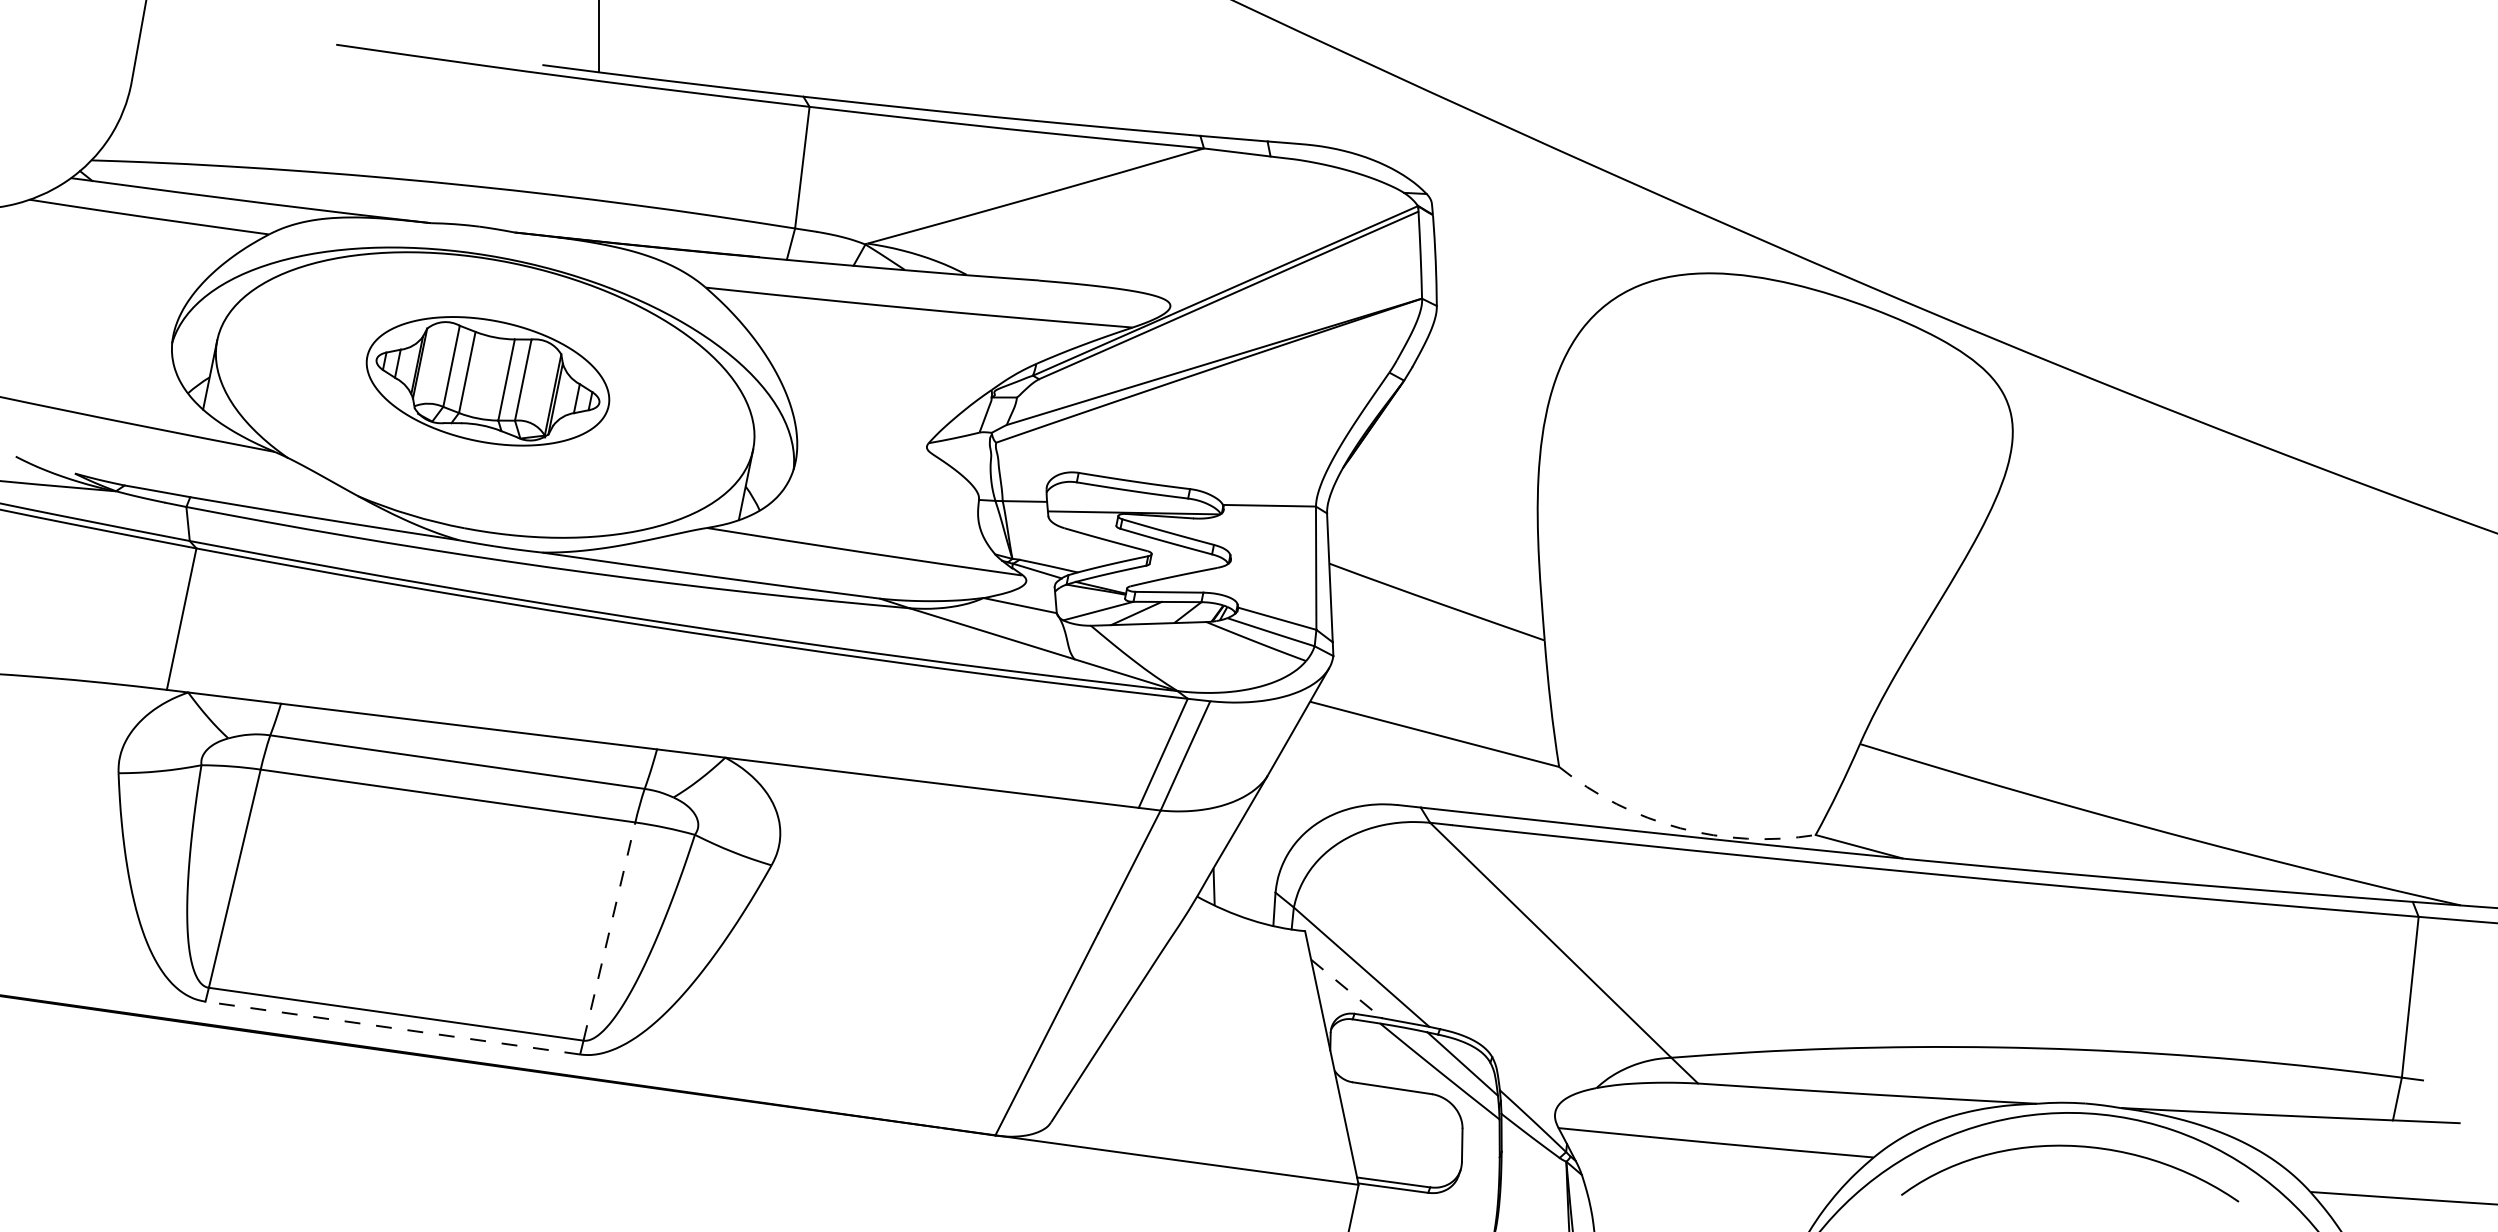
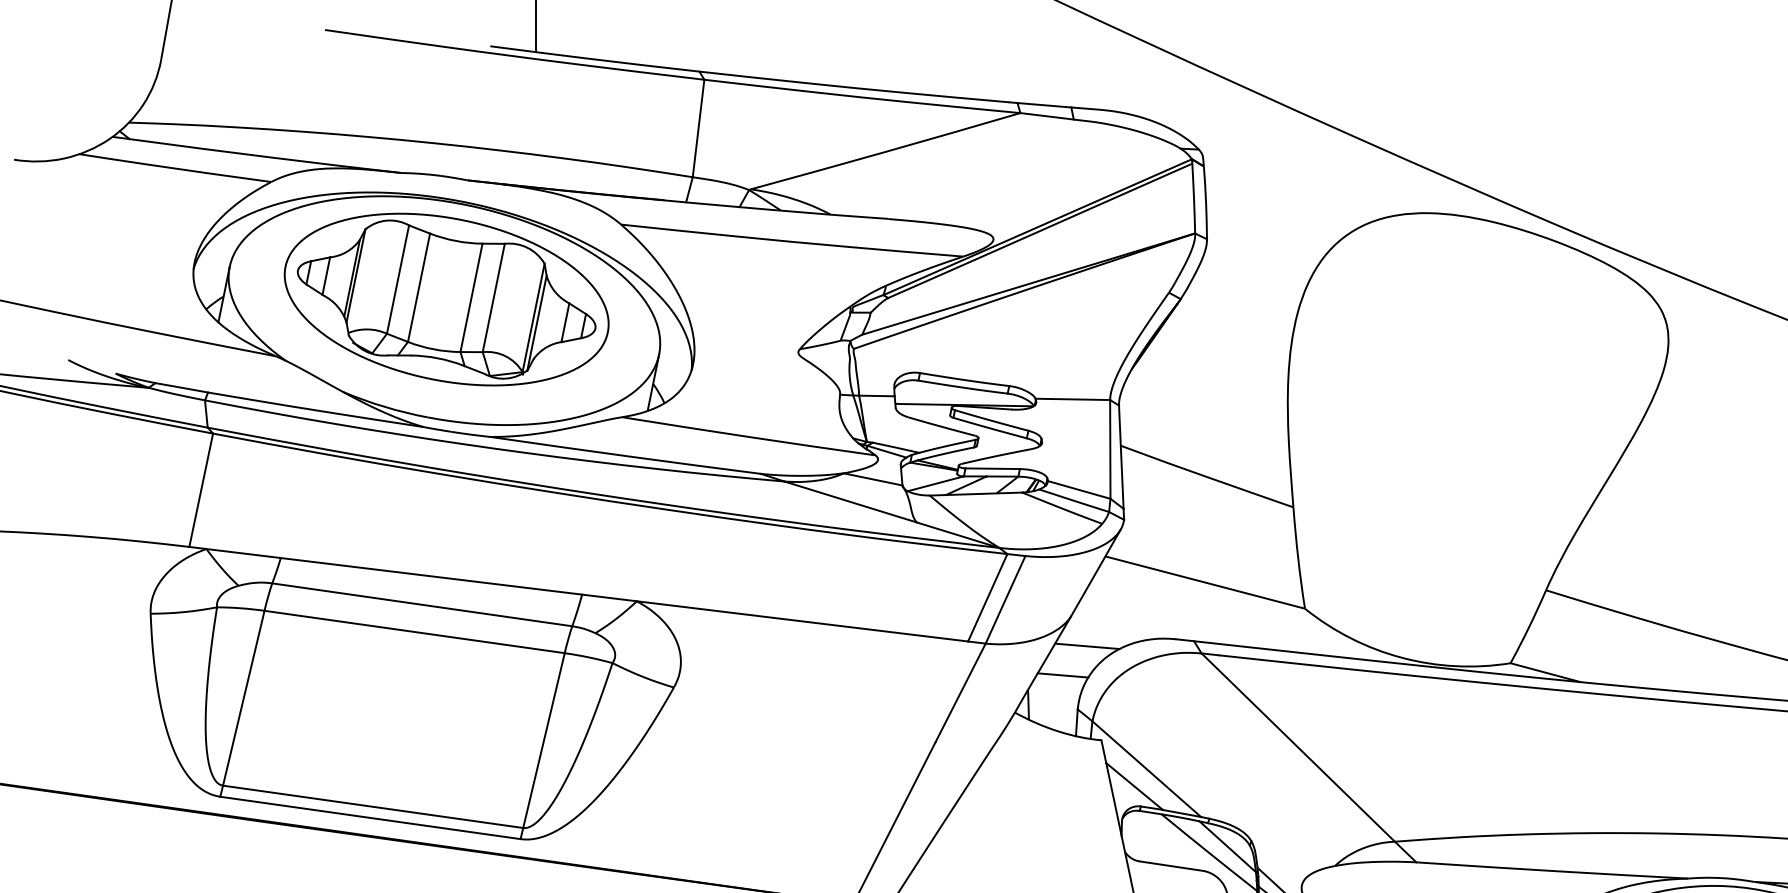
part: (487, 381) -> (446, 299), size x1.67
line: (1287, 813) -> (1087, 645), added
arc: (1680, 828) -> (1402, 658), dashed -> solid
line: (1256, 849) -> (1062, 674), added
line: (609, 931) -> (544, 740), dashed -> solid
line: (1346, 988) -> (1134, 786), dashed -> solid
line: (392, 1028) -> (370, 818), dashed -> solid

